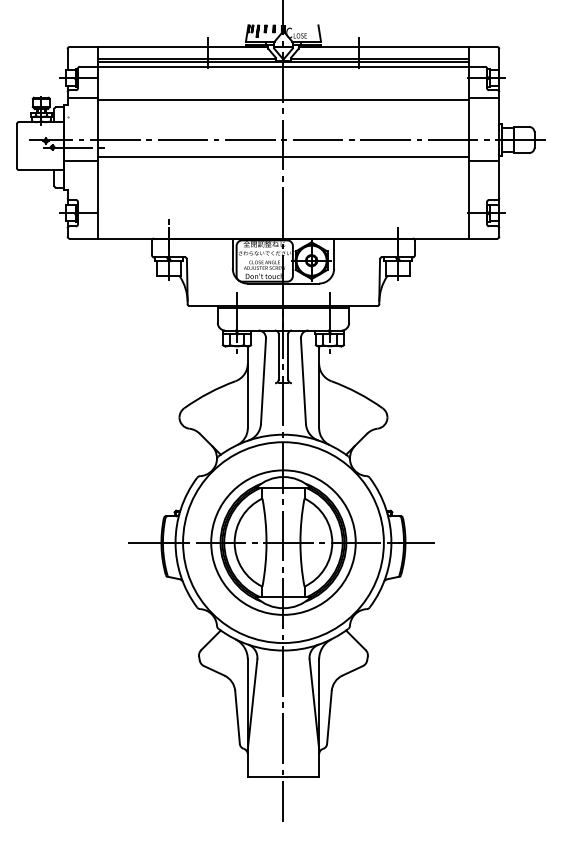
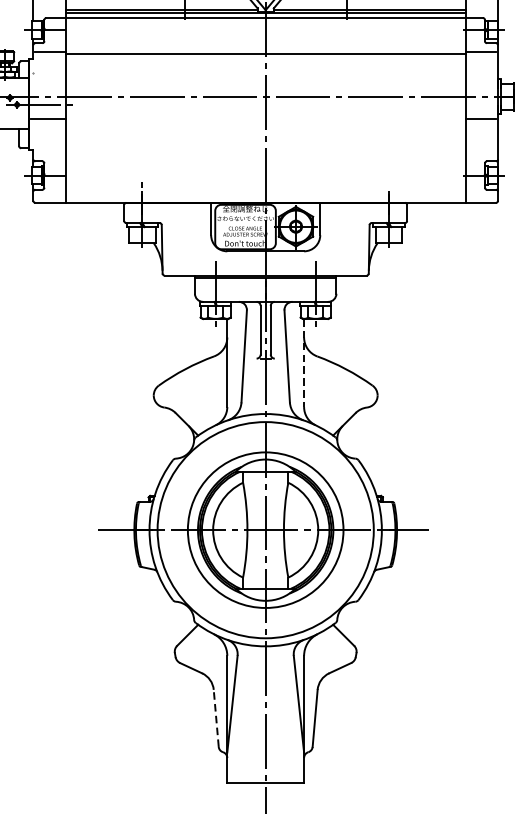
line: (283, 156) -> (265, 114), removed
line: (319, 387) -> (304, 363), solid -> dashed
line: (237, 717) -> (216, 718), solid -> dashed

